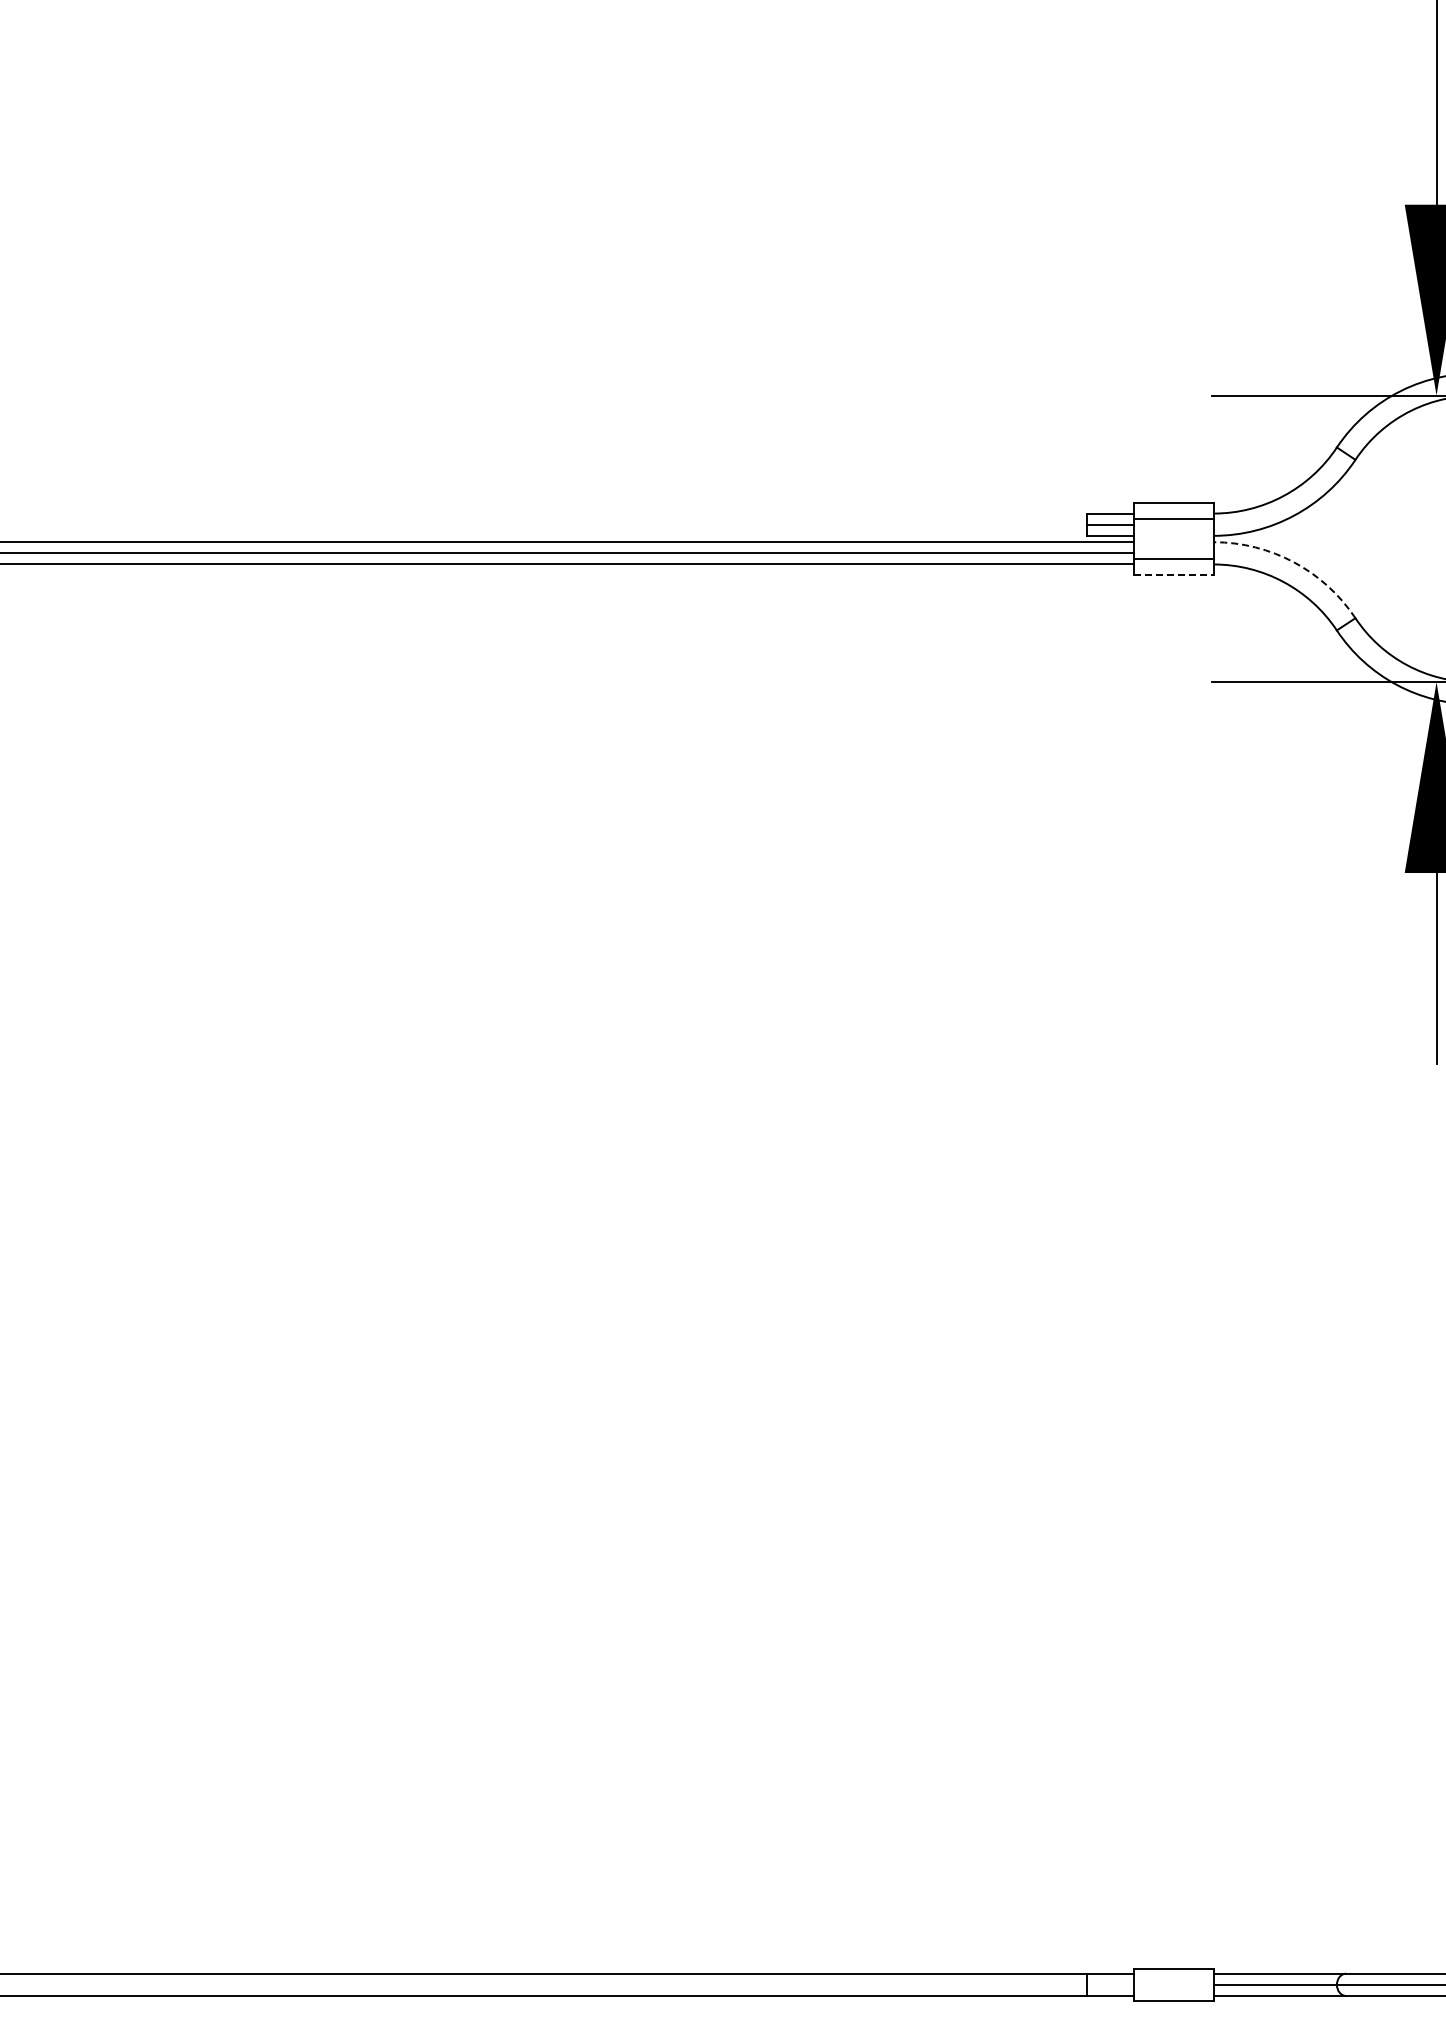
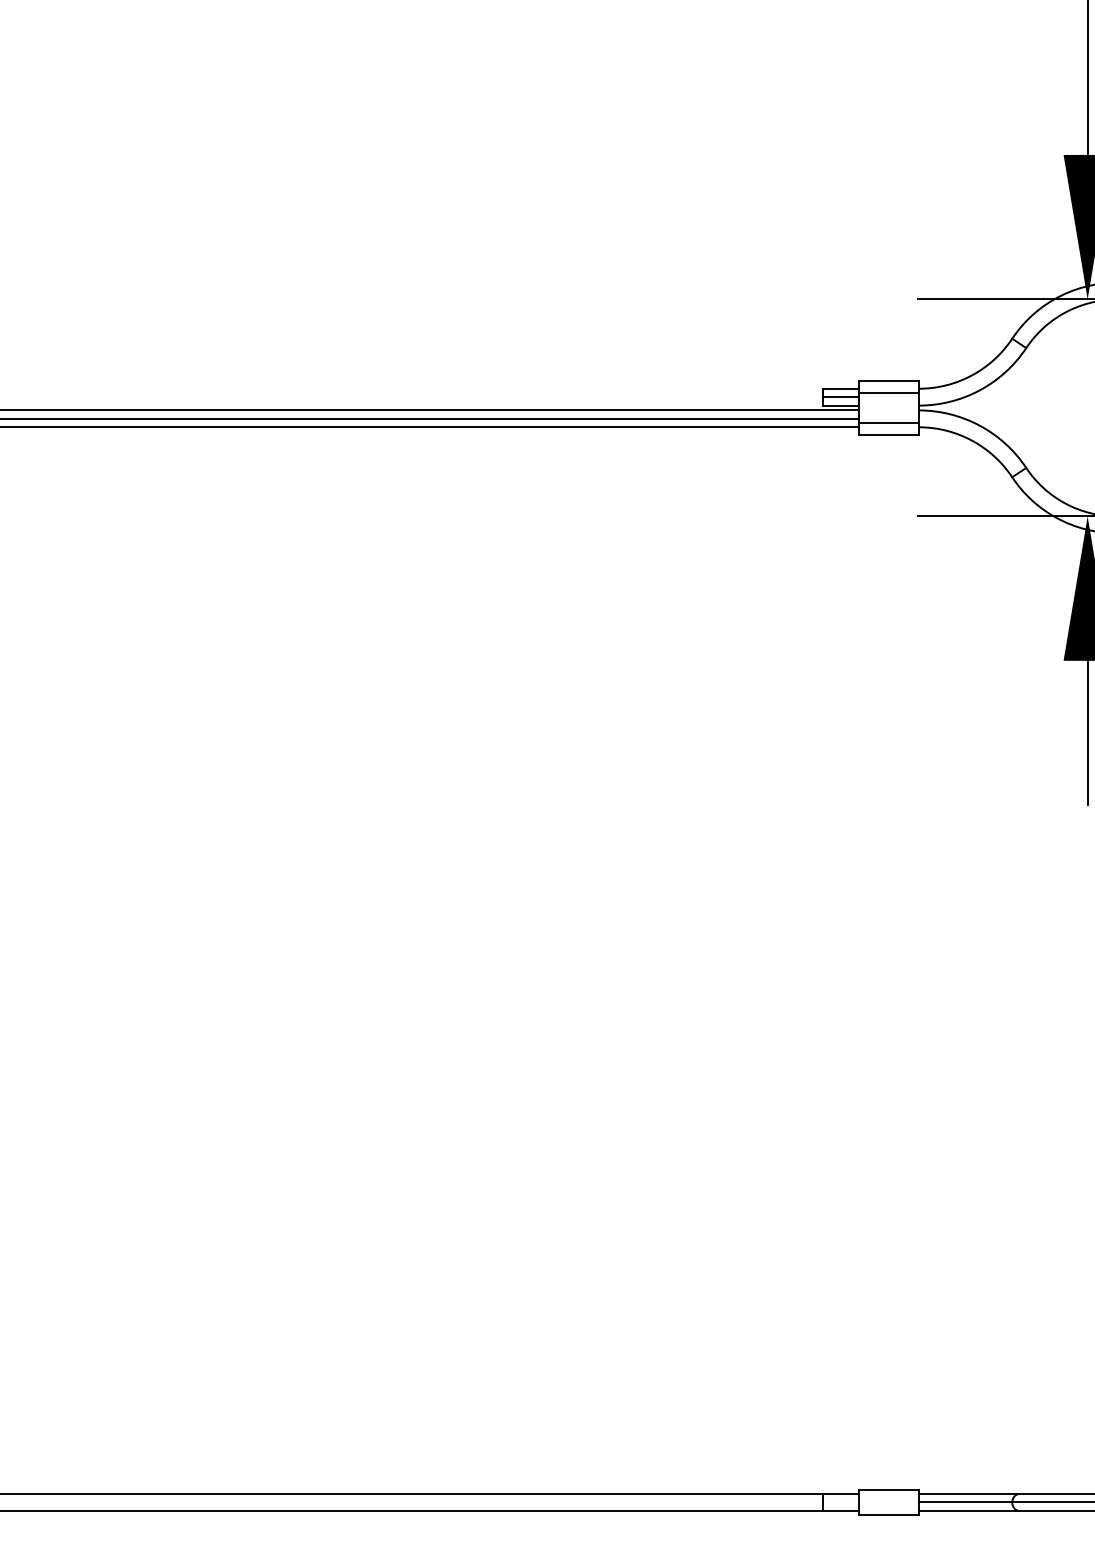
arc: (1294, 562) -> (980, 425), dashed -> solid
line: (1173, 574) -> (888, 434), dashed -> solid

